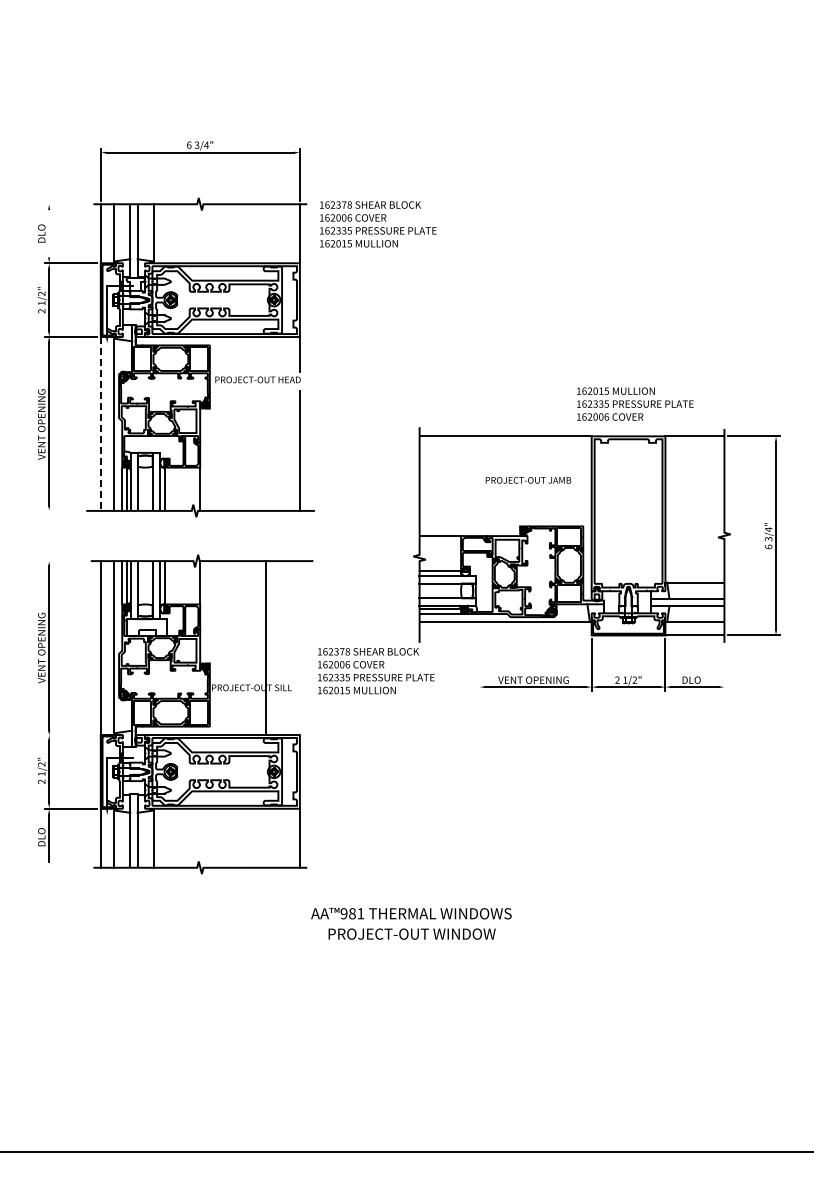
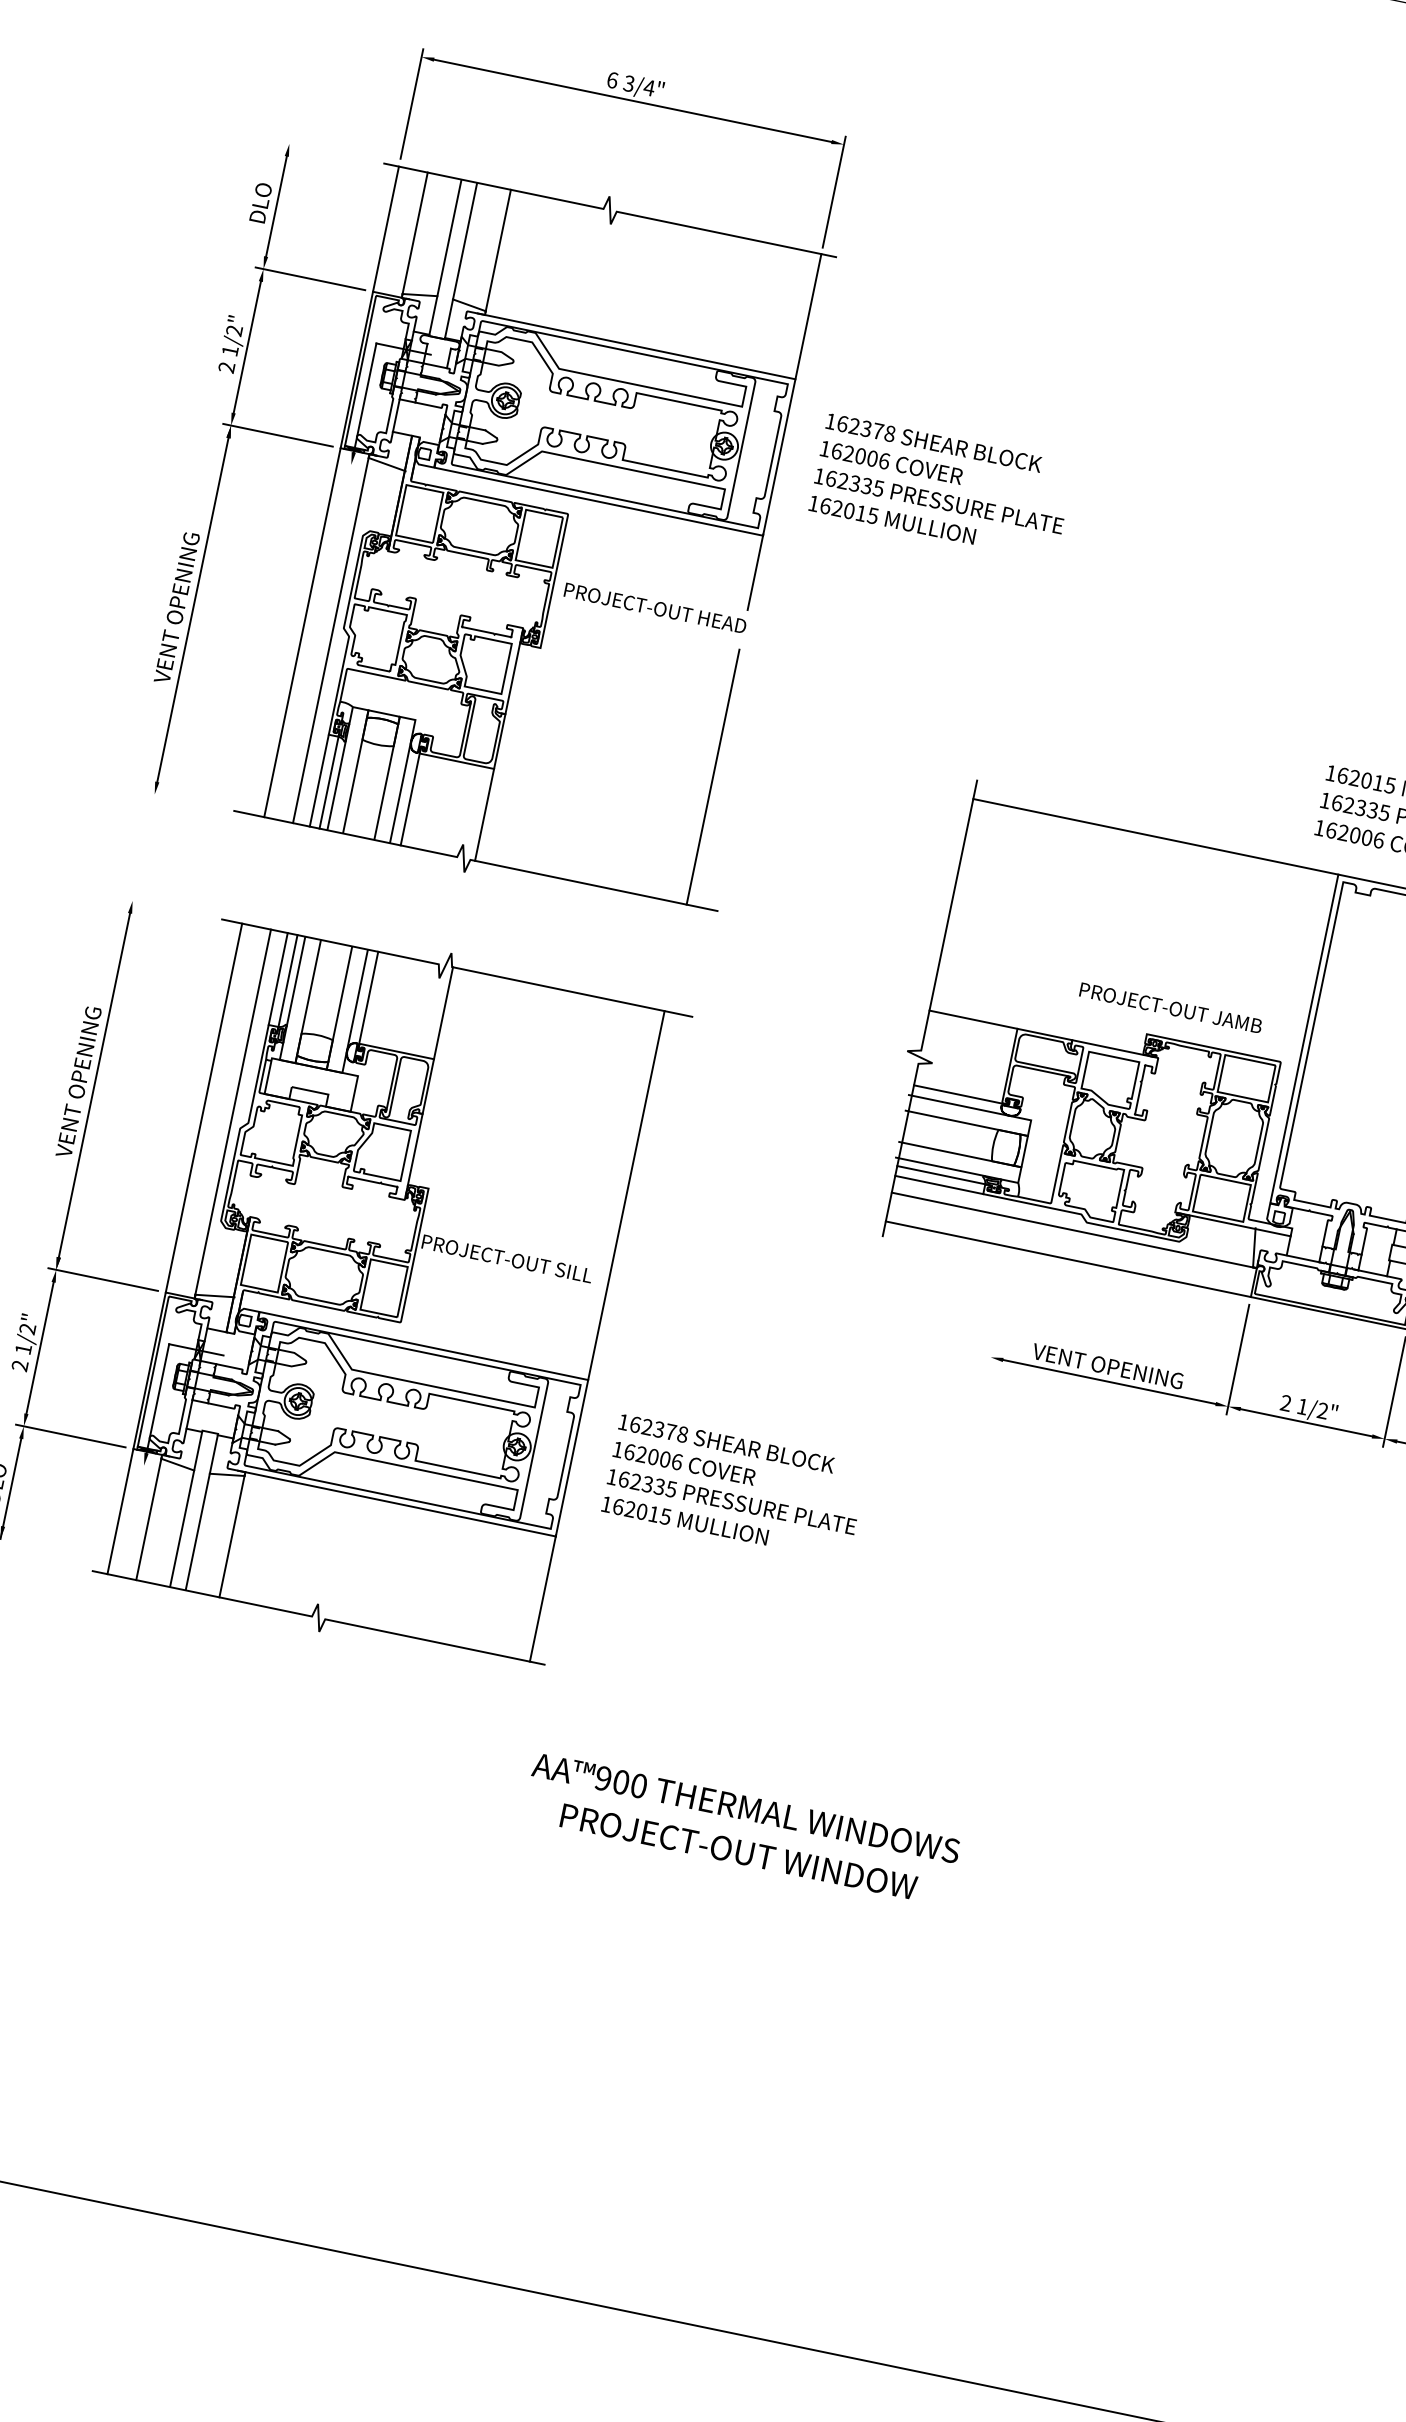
text: (378, 224) -> (942, 487), moved
line: (49, 233) -> (277, 206), added
line: (100, 423) -> (302, 631), dashed -> solid
text: (528, 480) -> (1170, 1008), moved
line: (505, 635) -> (1068, 1259), added
line: (265, 648) -> (625, 1196), moved
text: (376, 671) -> (735, 1488), moved
line: (71, 735) -> (103, 1280), added
text: (356, 913) -> (629, 1783), 981 -> 900

